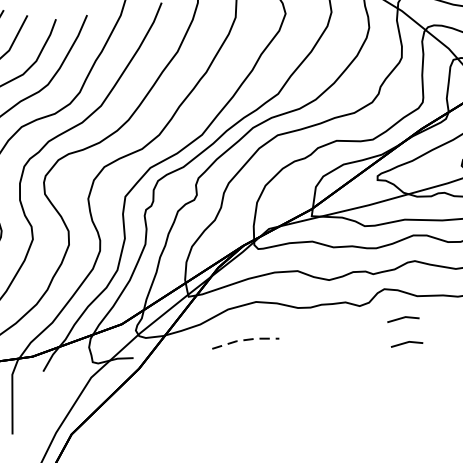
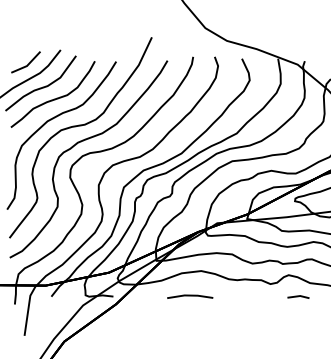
line: (245, 339) -> (190, 295), dashed -> solid
line: (406, 342) -> (298, 313), removed

